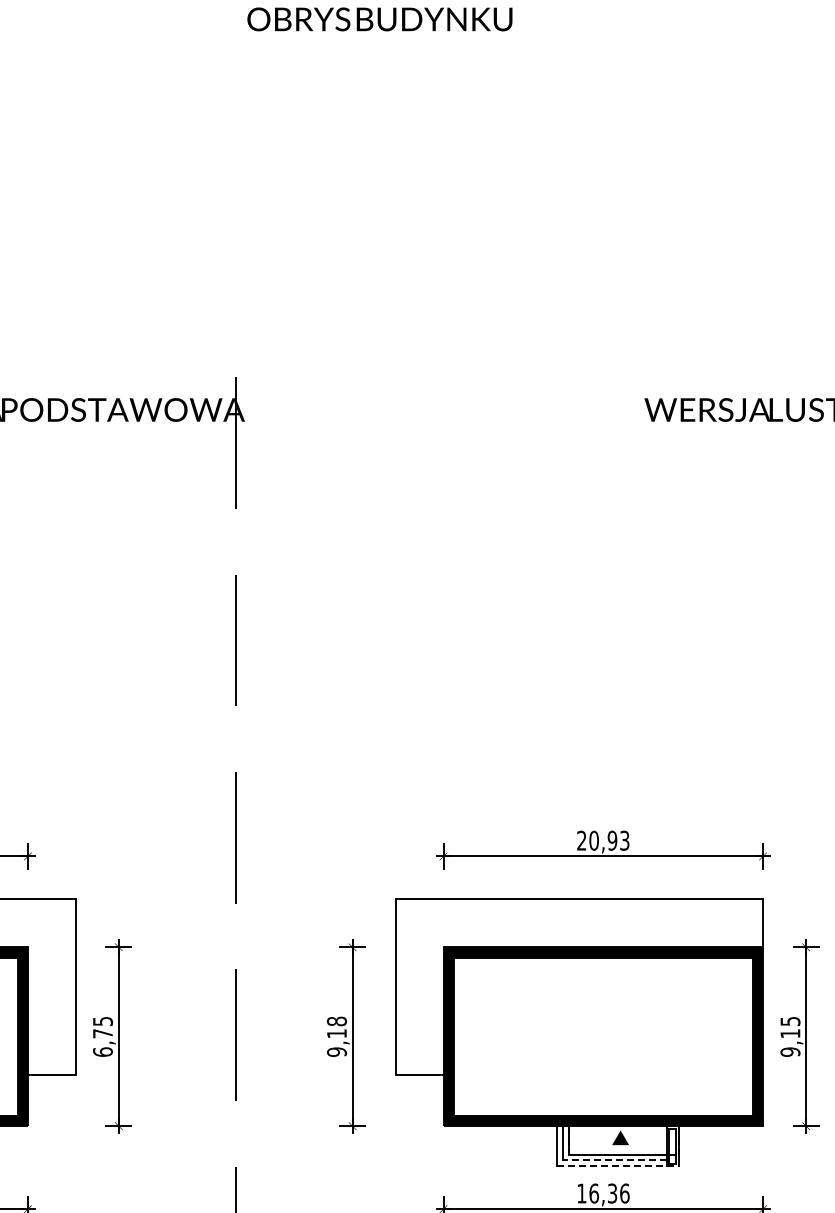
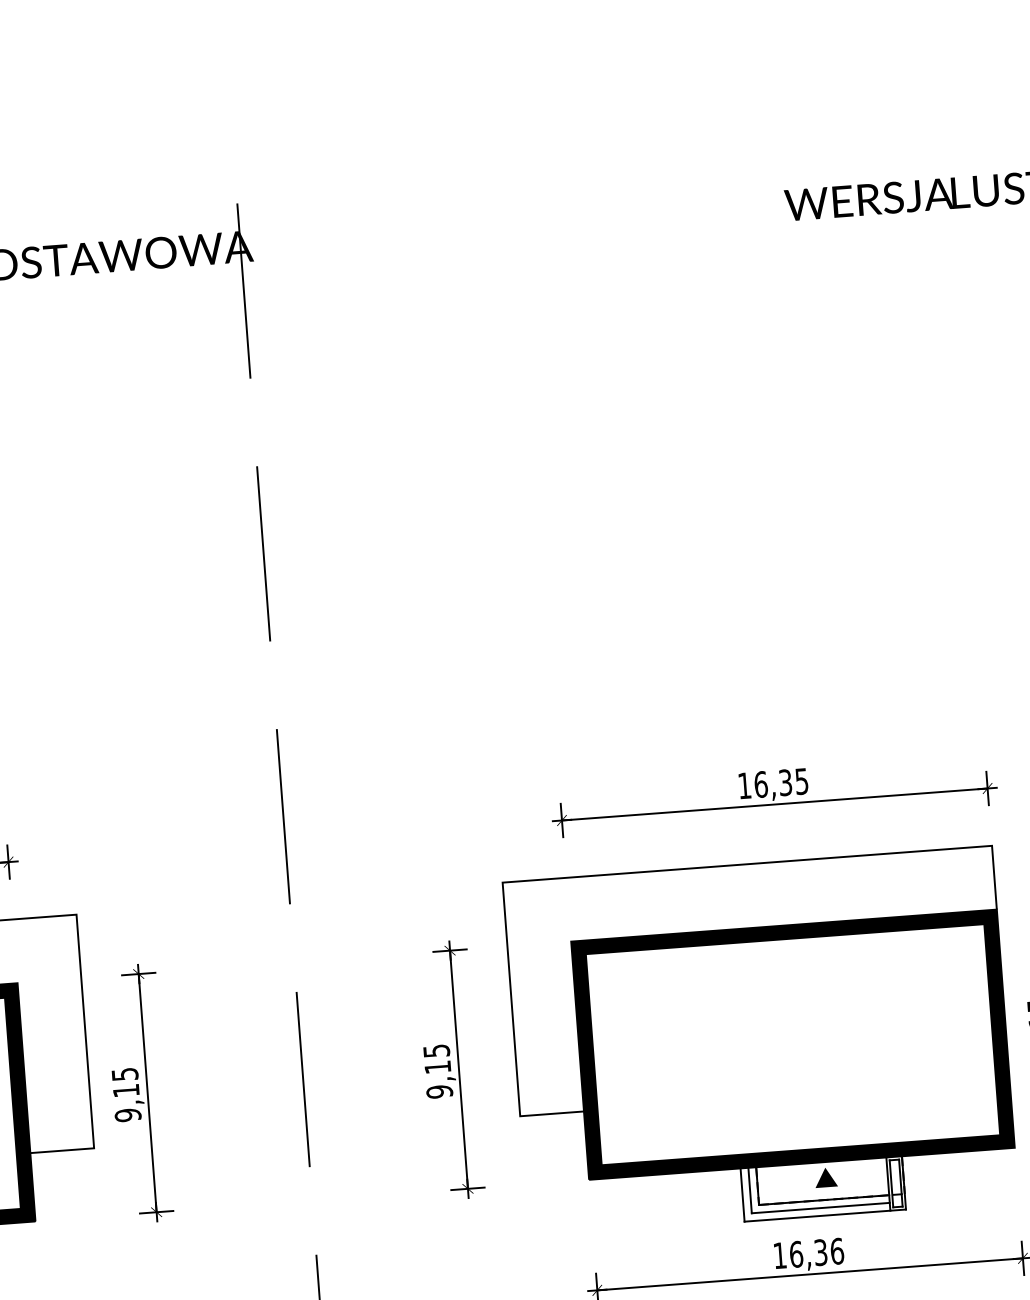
text: (603, 840) -> (773, 783), 20,93 -> 16,35
text: (336, 1021) -> (436, 1051), 9,18 -> 9,15
text: (103, 1042) -> (127, 1102), 6,75 -> 9,15
line: (614, 1160) -> (820, 1208), dashed -> solid
line: (617, 1166) -> (824, 1216), dashed -> solid

